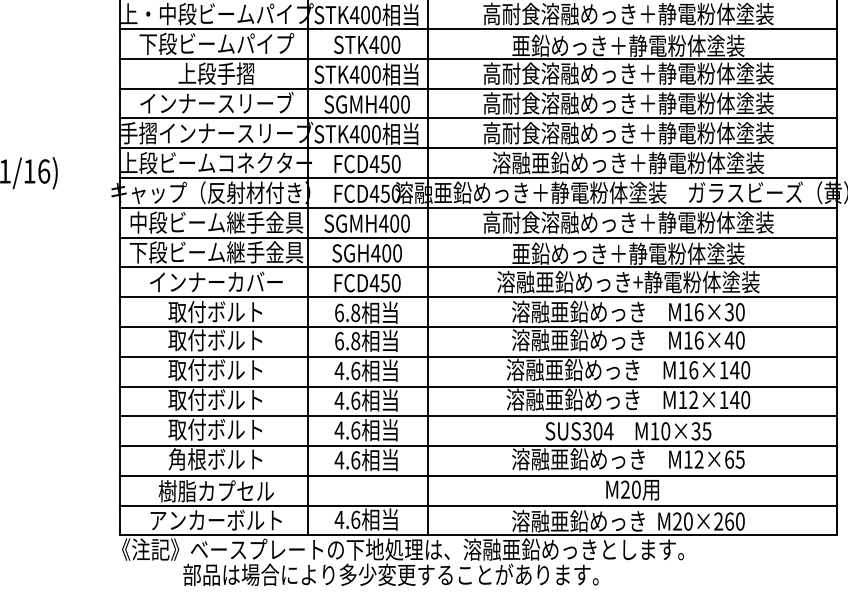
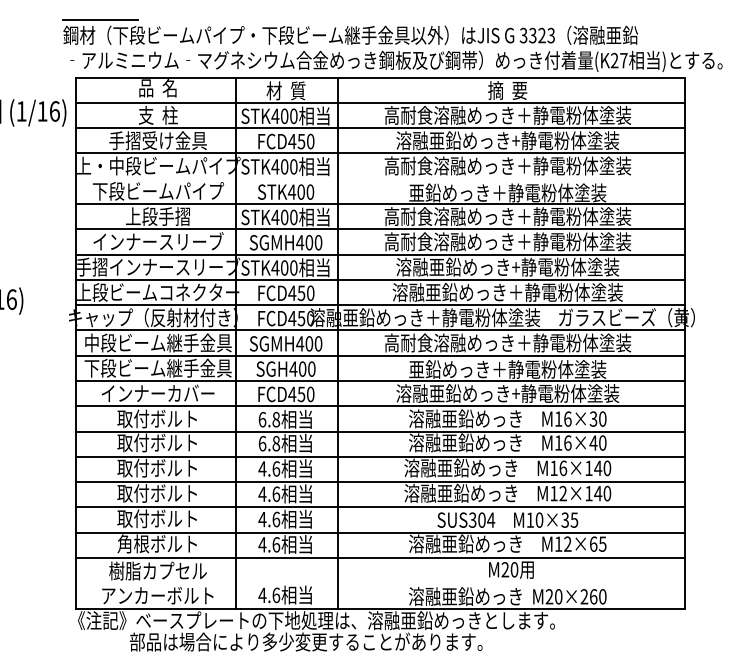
line: (478, 28) -> (380, 178), removed
text: (628, 132) -> (507, 266), 高耐食溶融めっき＋静電粉体塗装 -> 溶融亜鉛めっき+静電粉体塗装
line: (478, 505) -> (380, 583), removed

